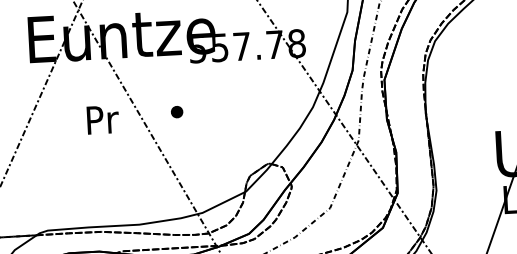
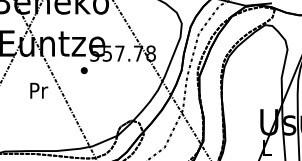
part: (175, 111) -> (83, 70), moved

